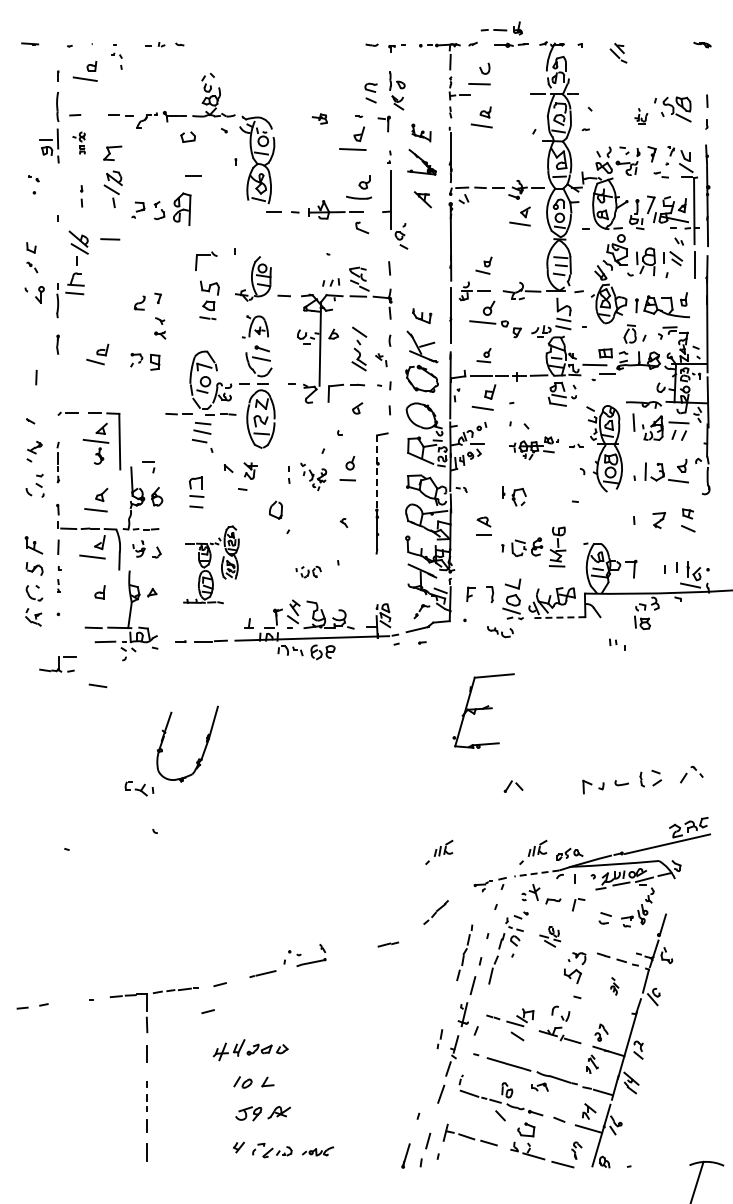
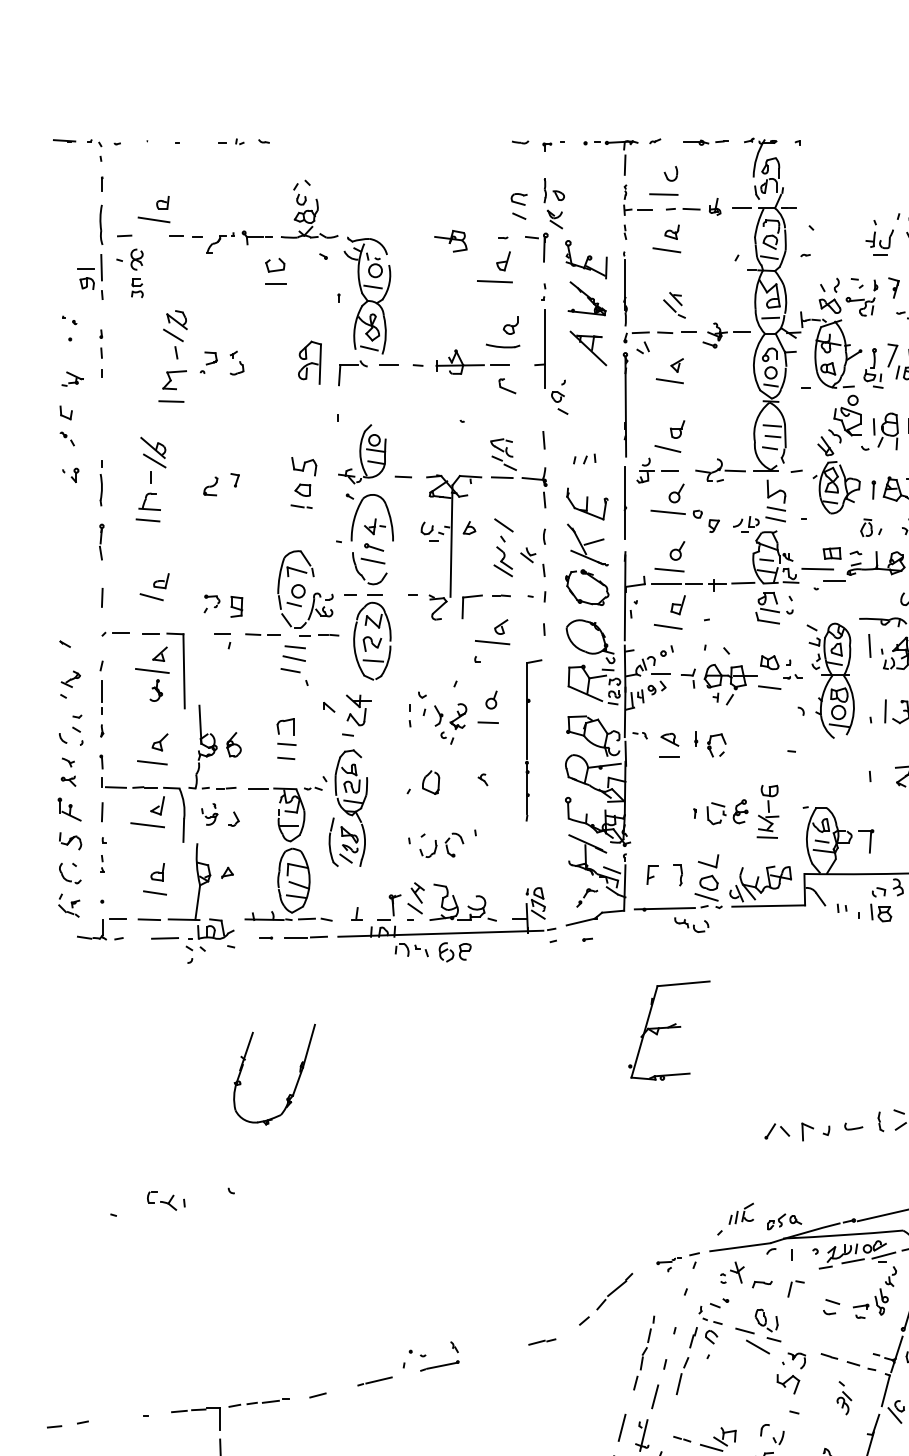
part: (501, 28) -> (693, 206), moved
part: (618, 53) -> (674, 305), moved
part: (116, 60) -> (94, 149), moved
part: (84, 71) -> (153, 209), moved
part: (641, 116) -> (879, 237), size x1.67
part: (319, 118) -> (450, 240), size x1.67
part: (384, 123) -> (537, 246), size x1.43
part: (421, 132) -> (586, 258), size x1.67
part: (78, 142) -> (129, 272), size x1.67
part: (112, 152) -> (174, 379), moved
line: (193, 175) -> (275, 284), moved
part: (81, 196) -> (101, 344), moved
part: (422, 199) -> (587, 348), size x1.67
part: (182, 208) -> (310, 361), moved
part: (519, 216) -> (669, 371), moved
part: (35, 222) -> (71, 379), added
part: (206, 260) -> (353, 372), moved
part: (76, 262) -> (150, 479), moved
part: (483, 265) -> (669, 436), size x1.43
part: (331, 282) -> (585, 459), moved
part: (34, 294) -> (70, 475), size x0.62
part: (422, 315) -> (587, 503), size x1.67
part: (255, 326) -> (365, 517), size x1.67
part: (160, 328) -> (69, 772), moved
part: (634, 333) -> (870, 527), size x0.71
part: (57, 344) -> (101, 541), size x1.43
part: (97, 354) -> (154, 587), moved
part: (483, 355) -> (669, 556), size x1.67
part: (381, 359) -> (533, 561), size x1.67
part: (145, 361) -> (223, 605), moved
line: (36, 377) -> (102, 597), moved
line: (350, 419) -> (491, 641), added
part: (533, 448) -> (735, 680), size x1.67
part: (58, 462) -> (102, 699), size x1.43
part: (148, 467) -> (222, 641), moved
line: (377, 470) -> (527, 709), dashed -> solid
part: (250, 471) -> (358, 711), size x1.43
part: (313, 476) -> (442, 717), size x1.43
part: (275, 509) -> (430, 781), moved
part: (483, 525) -> (669, 744), moved
part: (211, 564) -> (306, 835), size x1.67
part: (308, 571) -> (435, 844), size x1.67
line: (557, 617) -> (767, 905), dashed -> solid
line: (479, 619) -> (663, 908), added
part: (617, 644) -> (847, 911), moved
part: (57, 664) -> (101, 929), moved
line: (97, 685) -> (154, 892), moved
part: (513, 786) -> (777, 1131), moved
part: (139, 788) -> (166, 1200), moved
part: (439, 851) -> (610, 1217), removed
line: (536, 873) -> (739, 1247), dashed -> solid
part: (435, 912) -> (605, 1299), size x1.67
part: (549, 936) -> (757, 1331), size x1.67
part: (614, 986) -> (843, 1397), size x1.43
line: (447, 1008) -> (621, 1427), added
line: (207, 1011) -> (301, 1431), removed

